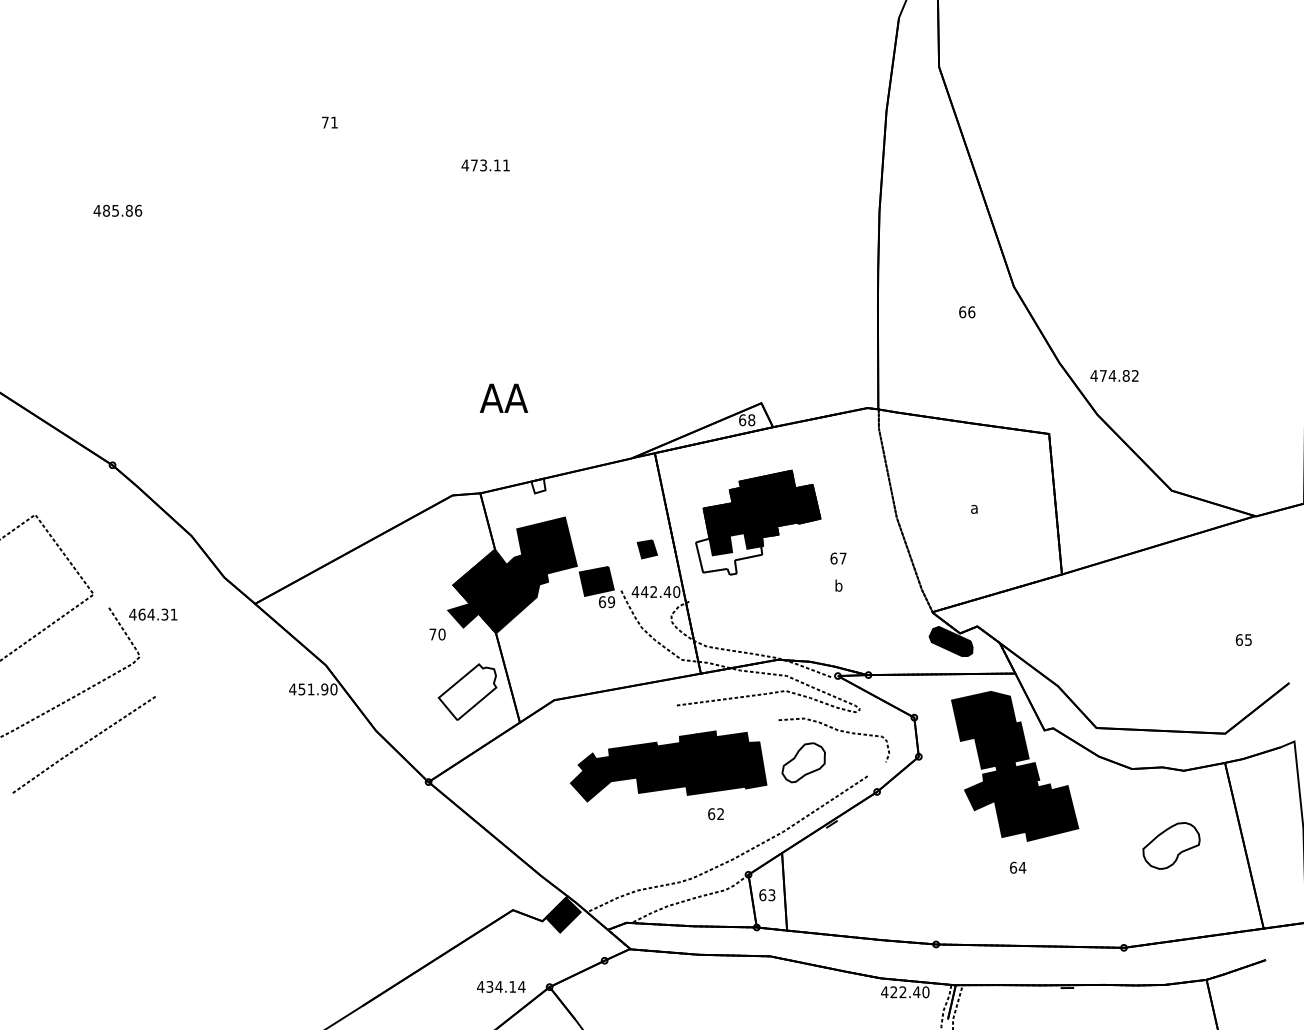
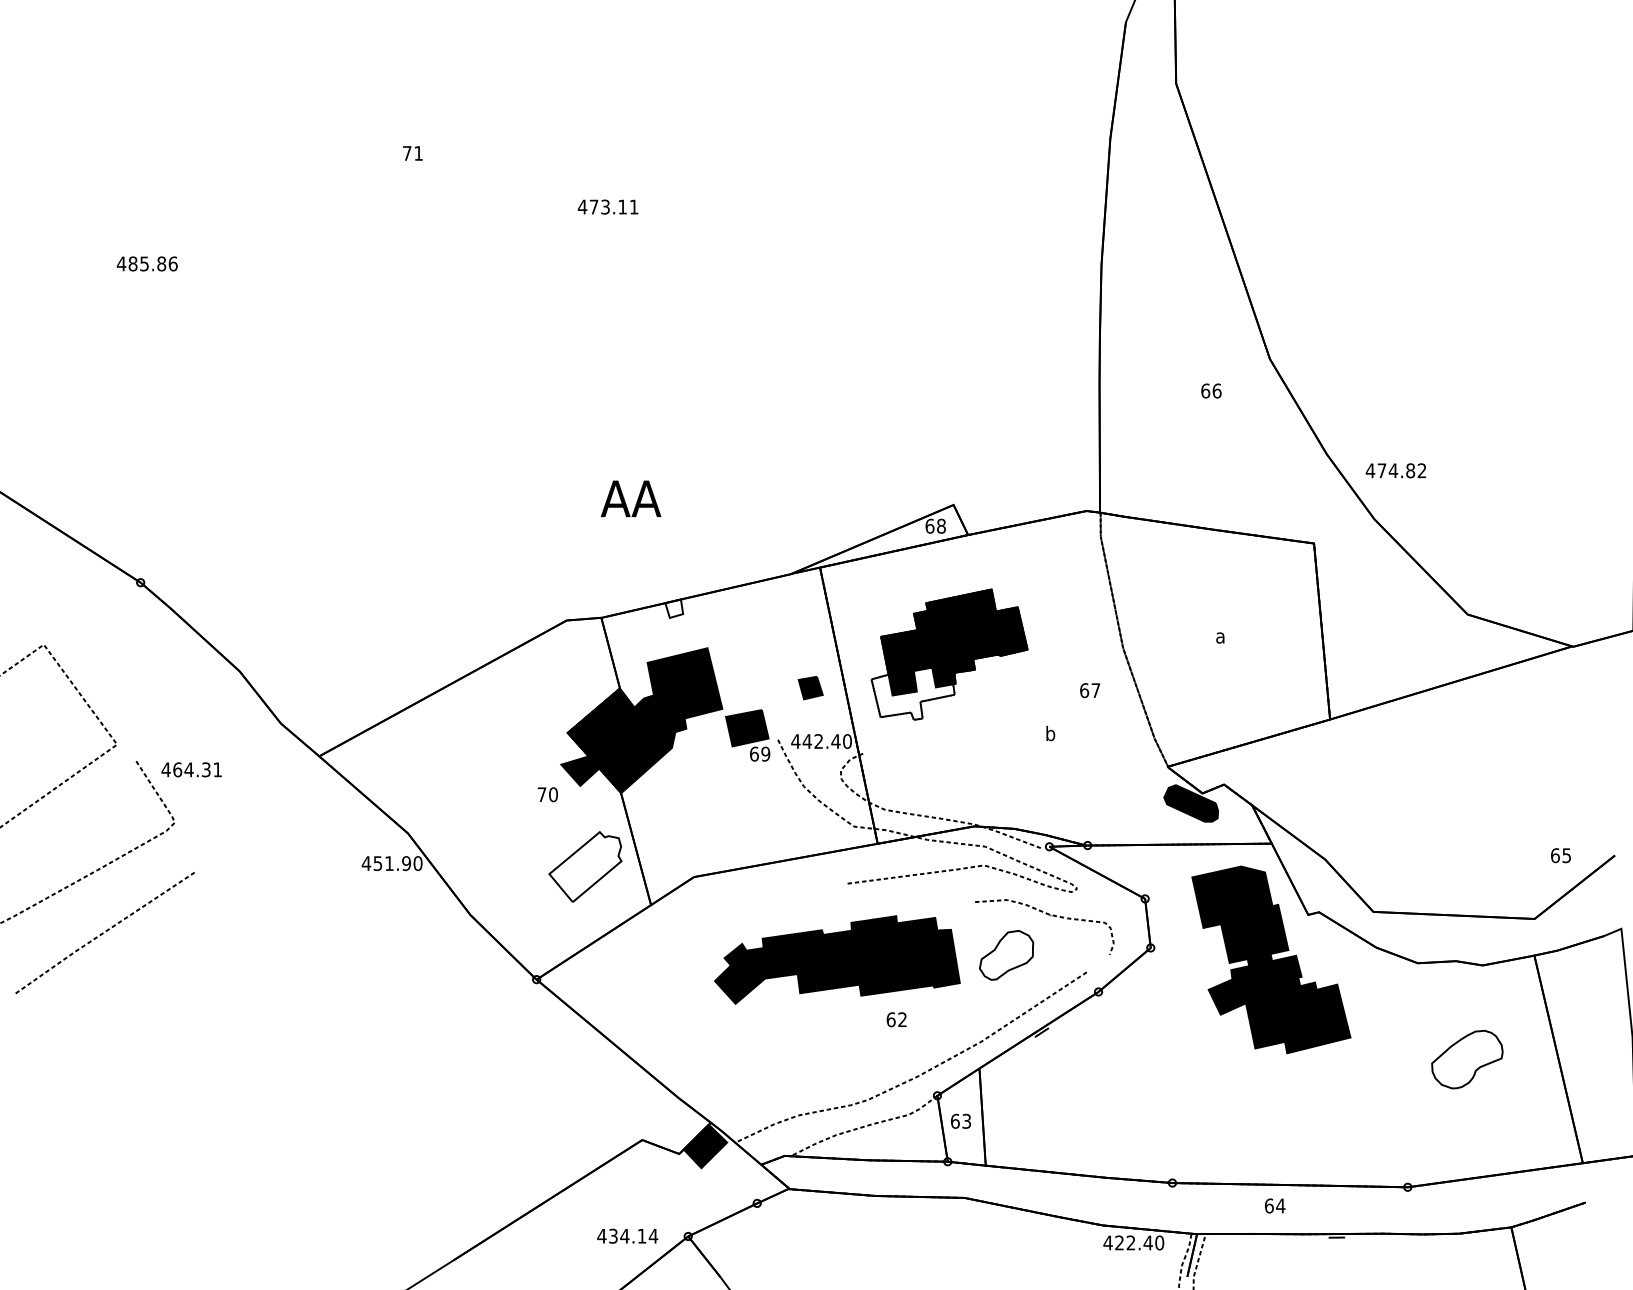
text: (838, 558) -> (1090, 690), moved
text: (1243, 639) -> (1560, 855), moved
text: (1018, 867) -> (1275, 1205), moved

